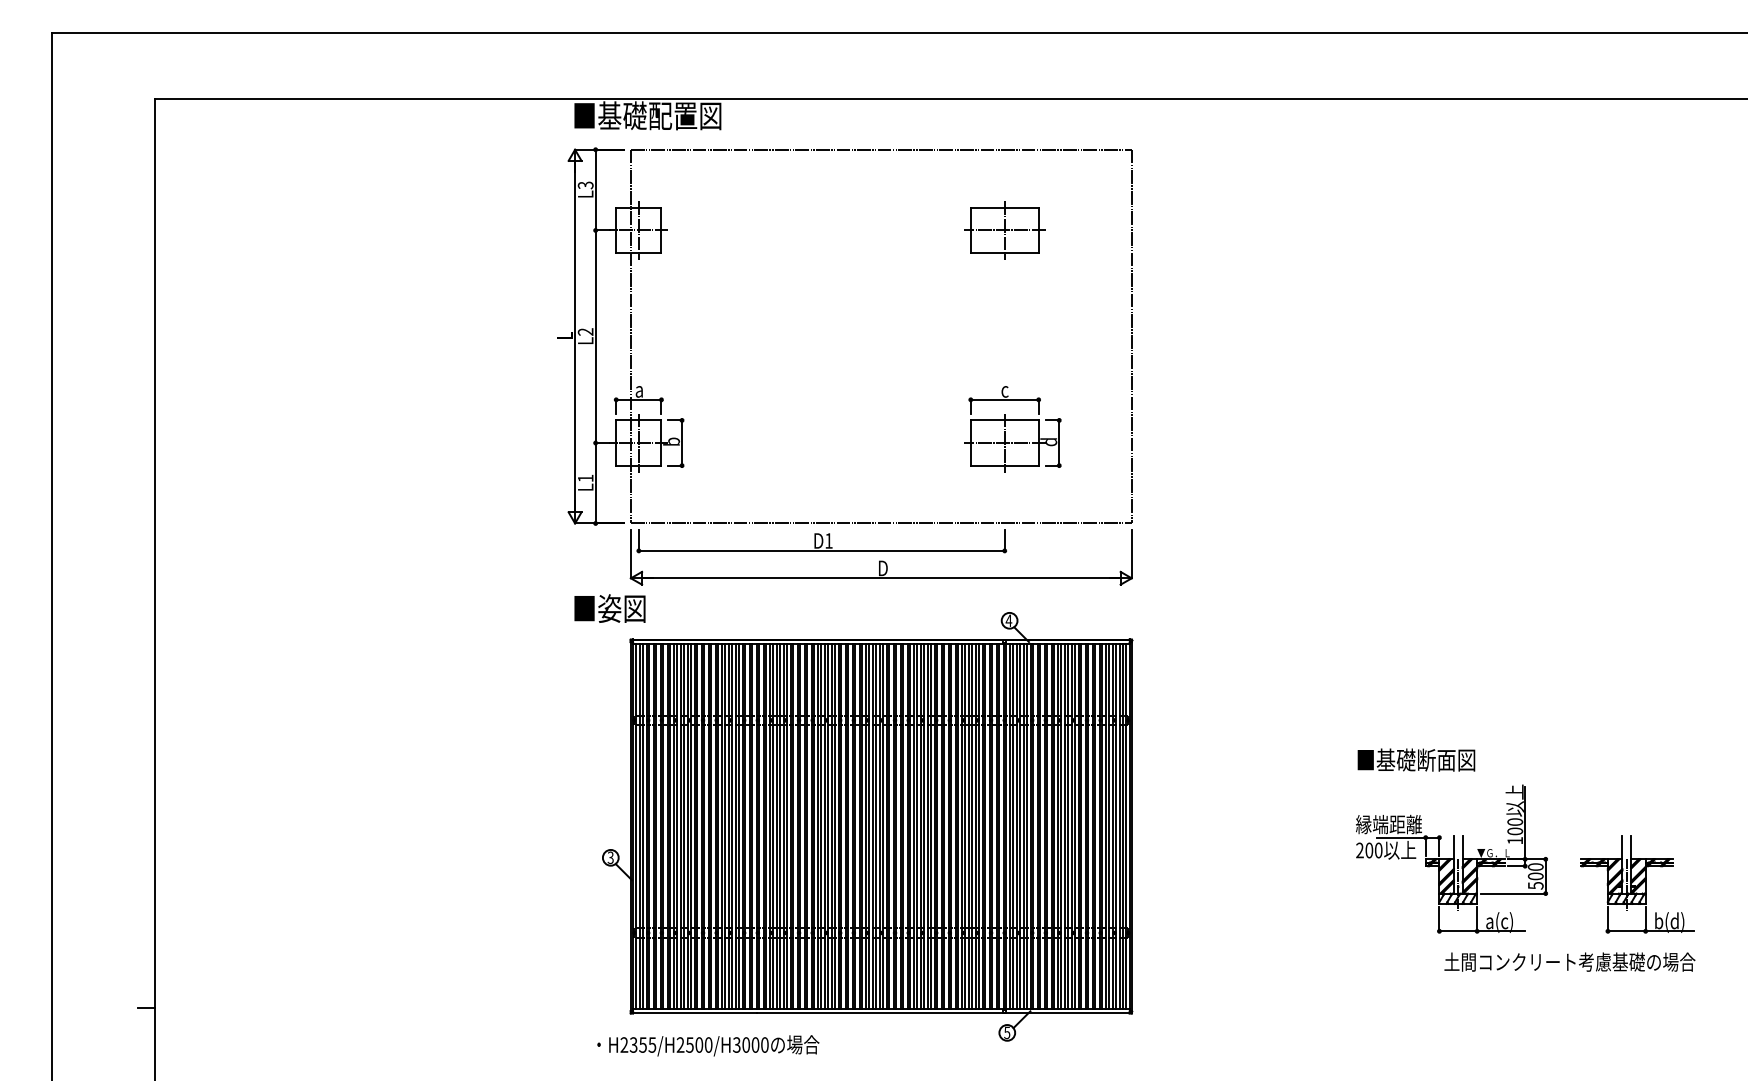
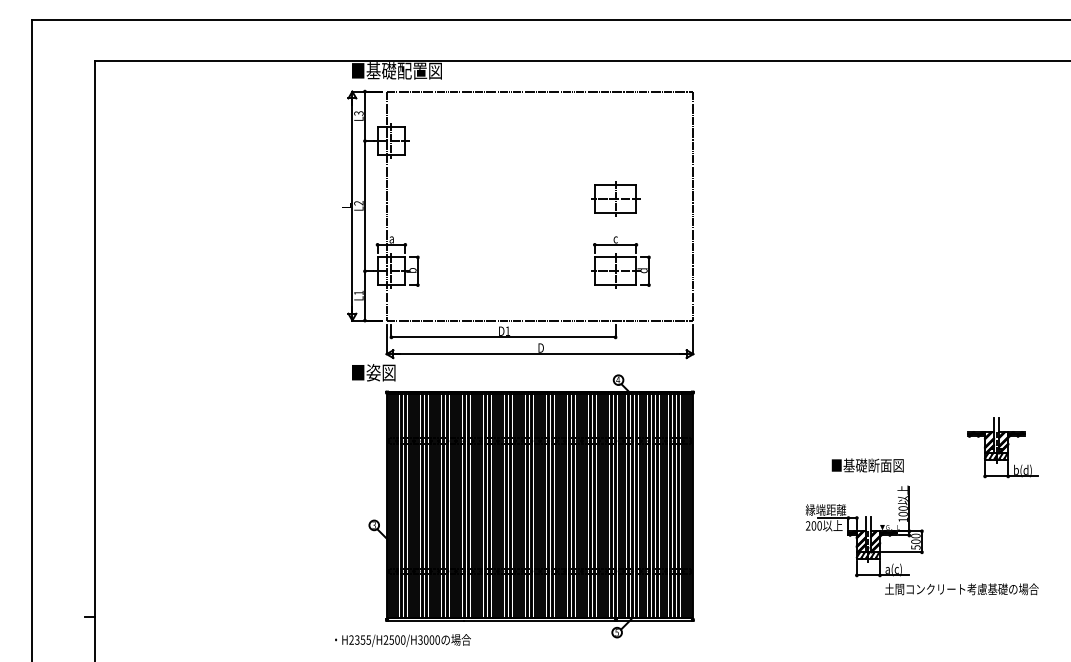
part: (1004, 229) -> (615, 198), moved
part: (1451, 859) -> (864, 531), moved
part: (1636, 884) -> (1002, 447), moved
text: (707, 1045) -> (402, 640), moved

